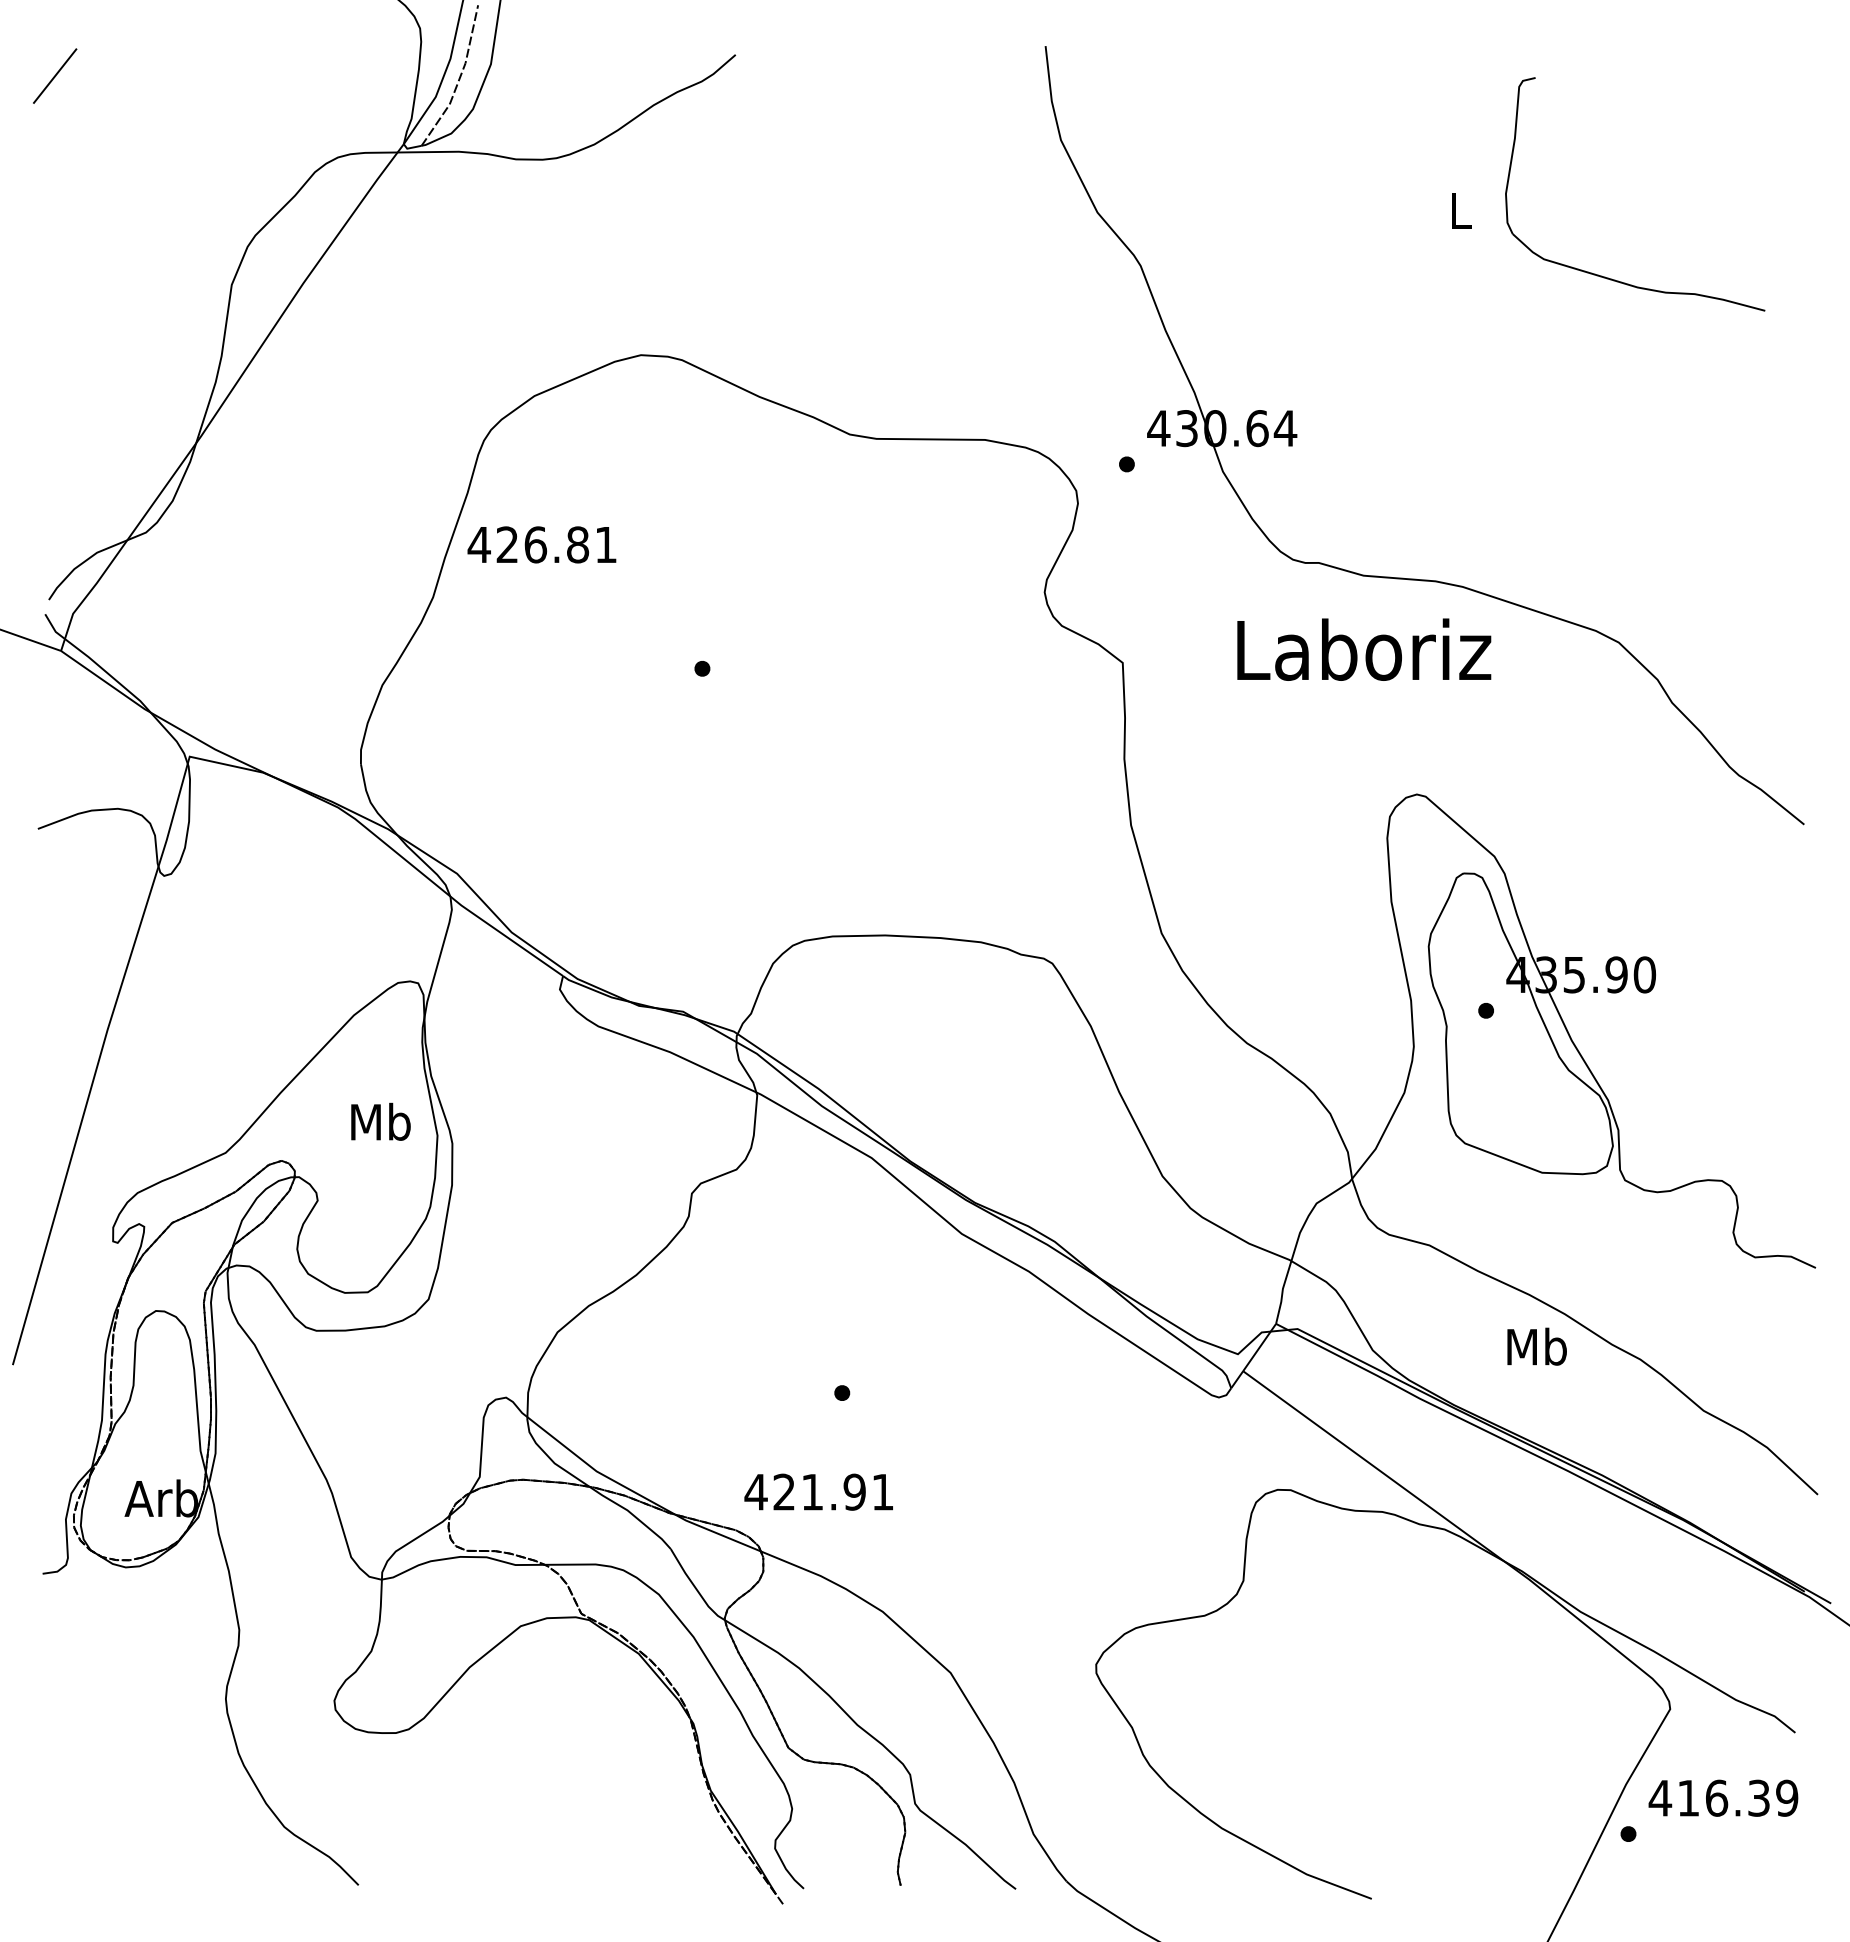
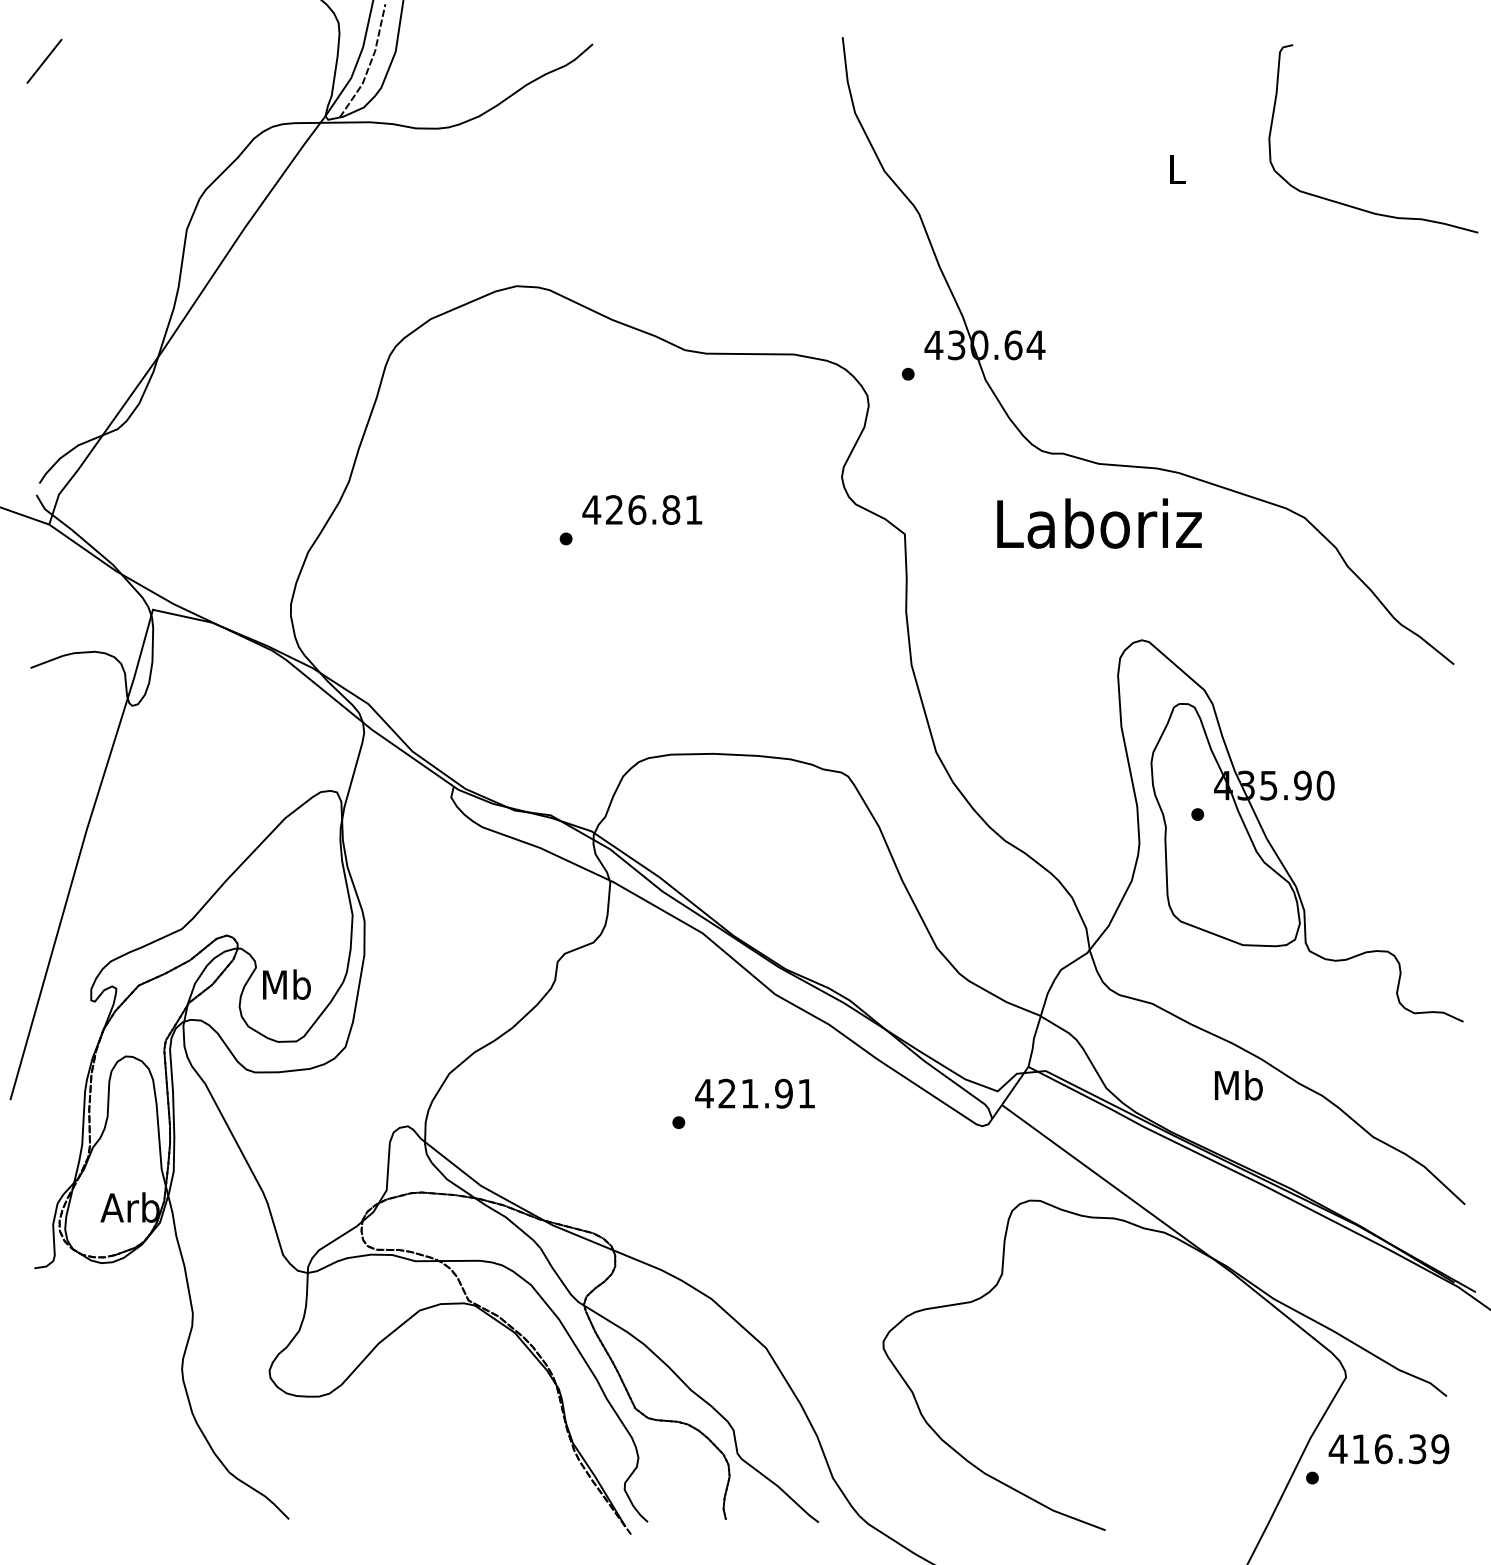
part: (1608, 277) -> (1351, 205), moved
text: (541, 544) -> (641, 509), moved
text: (380, 1121) -> (286, 984), moved
text: (818, 1491) -> (754, 1093), moved

